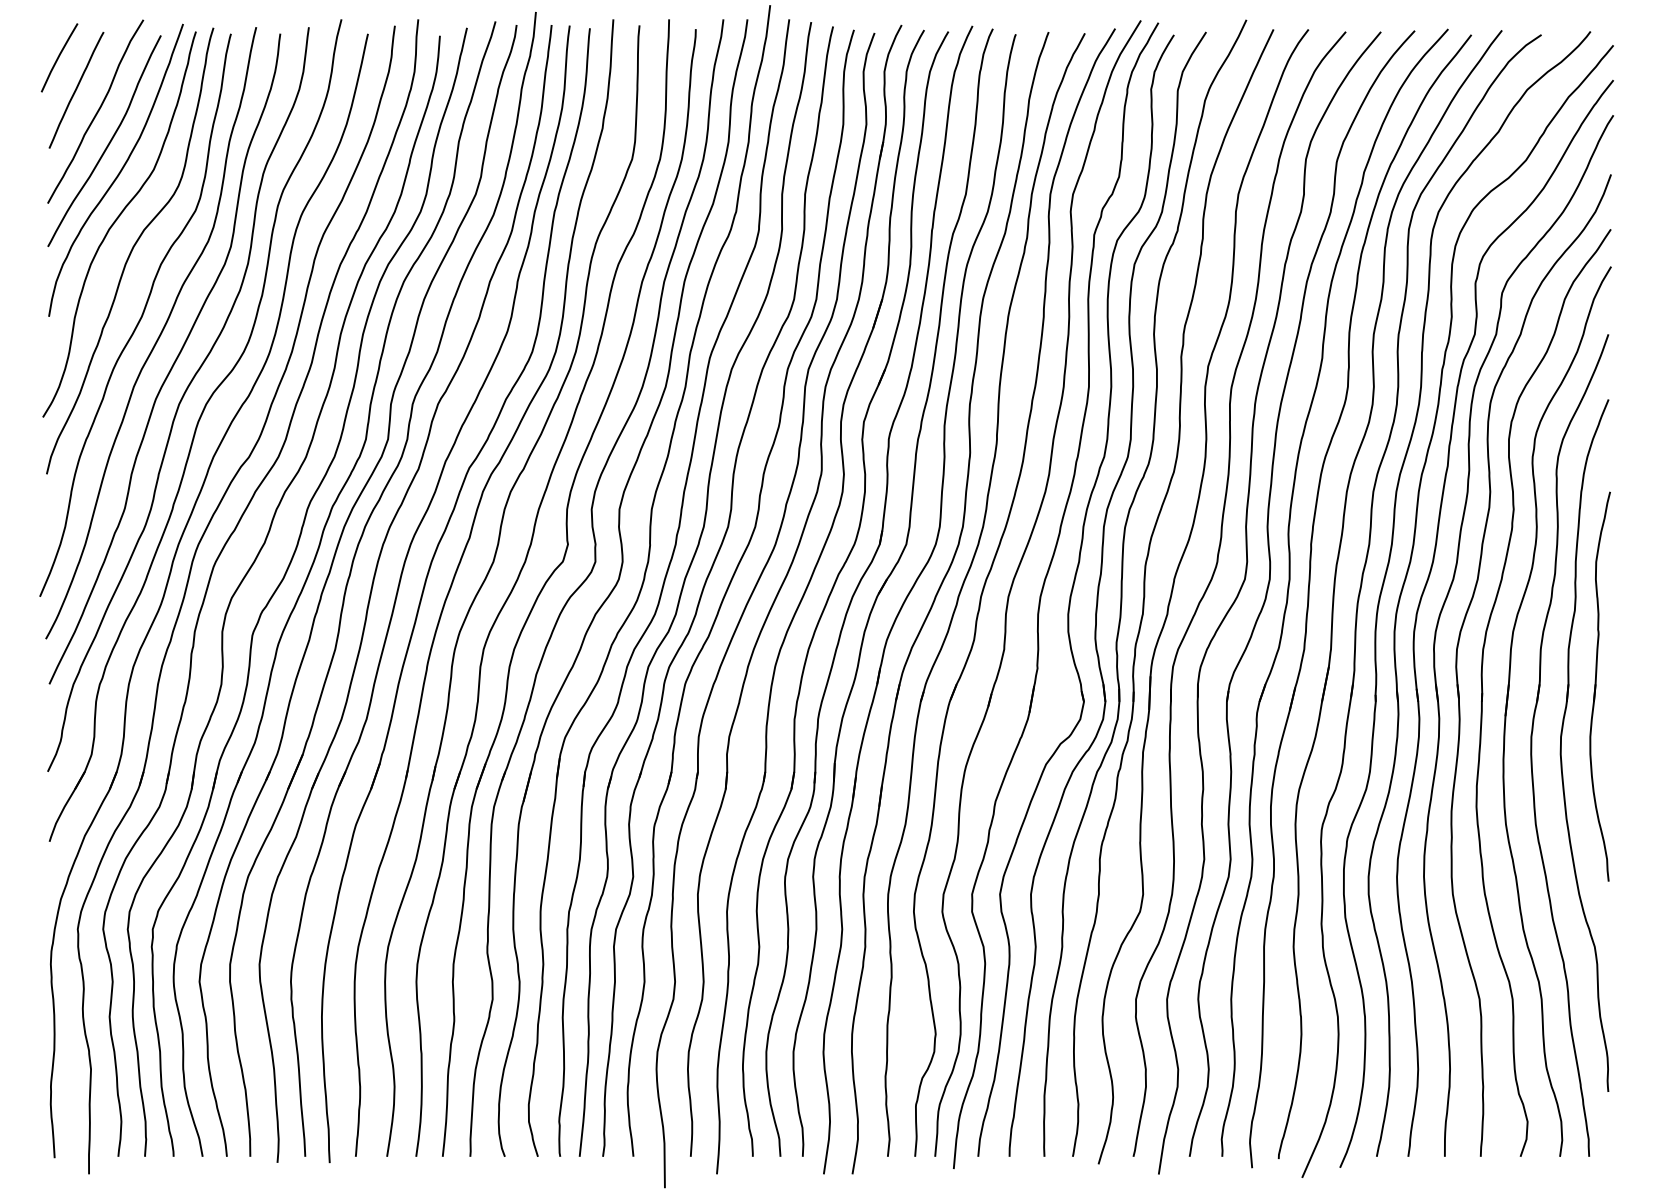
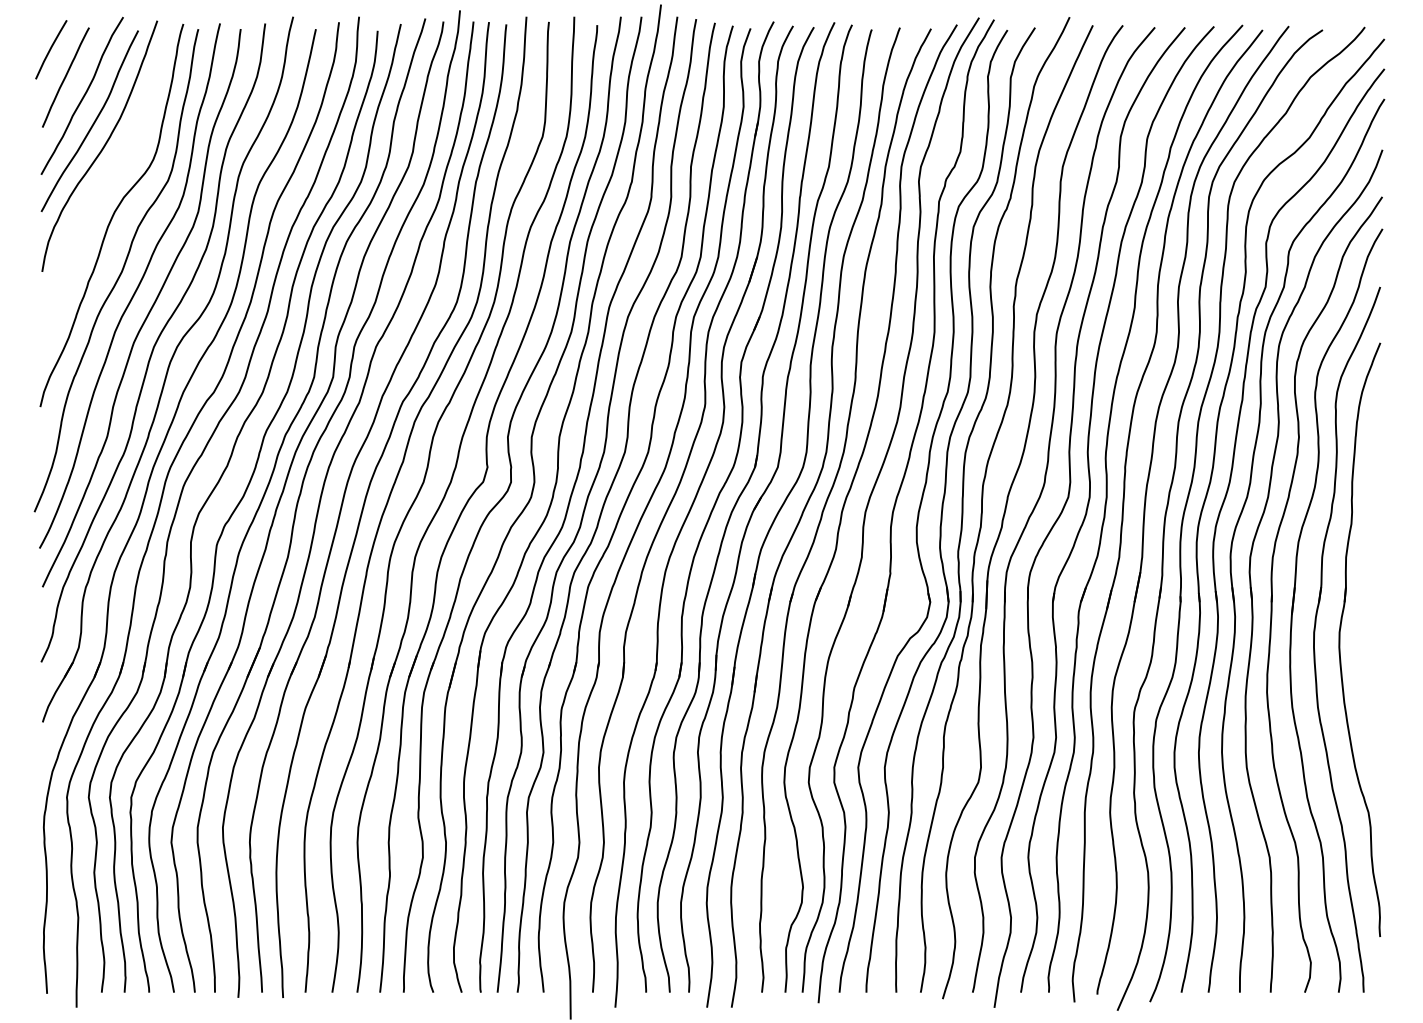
curve: (116, 221) -> (100, 190), removed
part: (1599, 686) -> (1372, 589), removed

